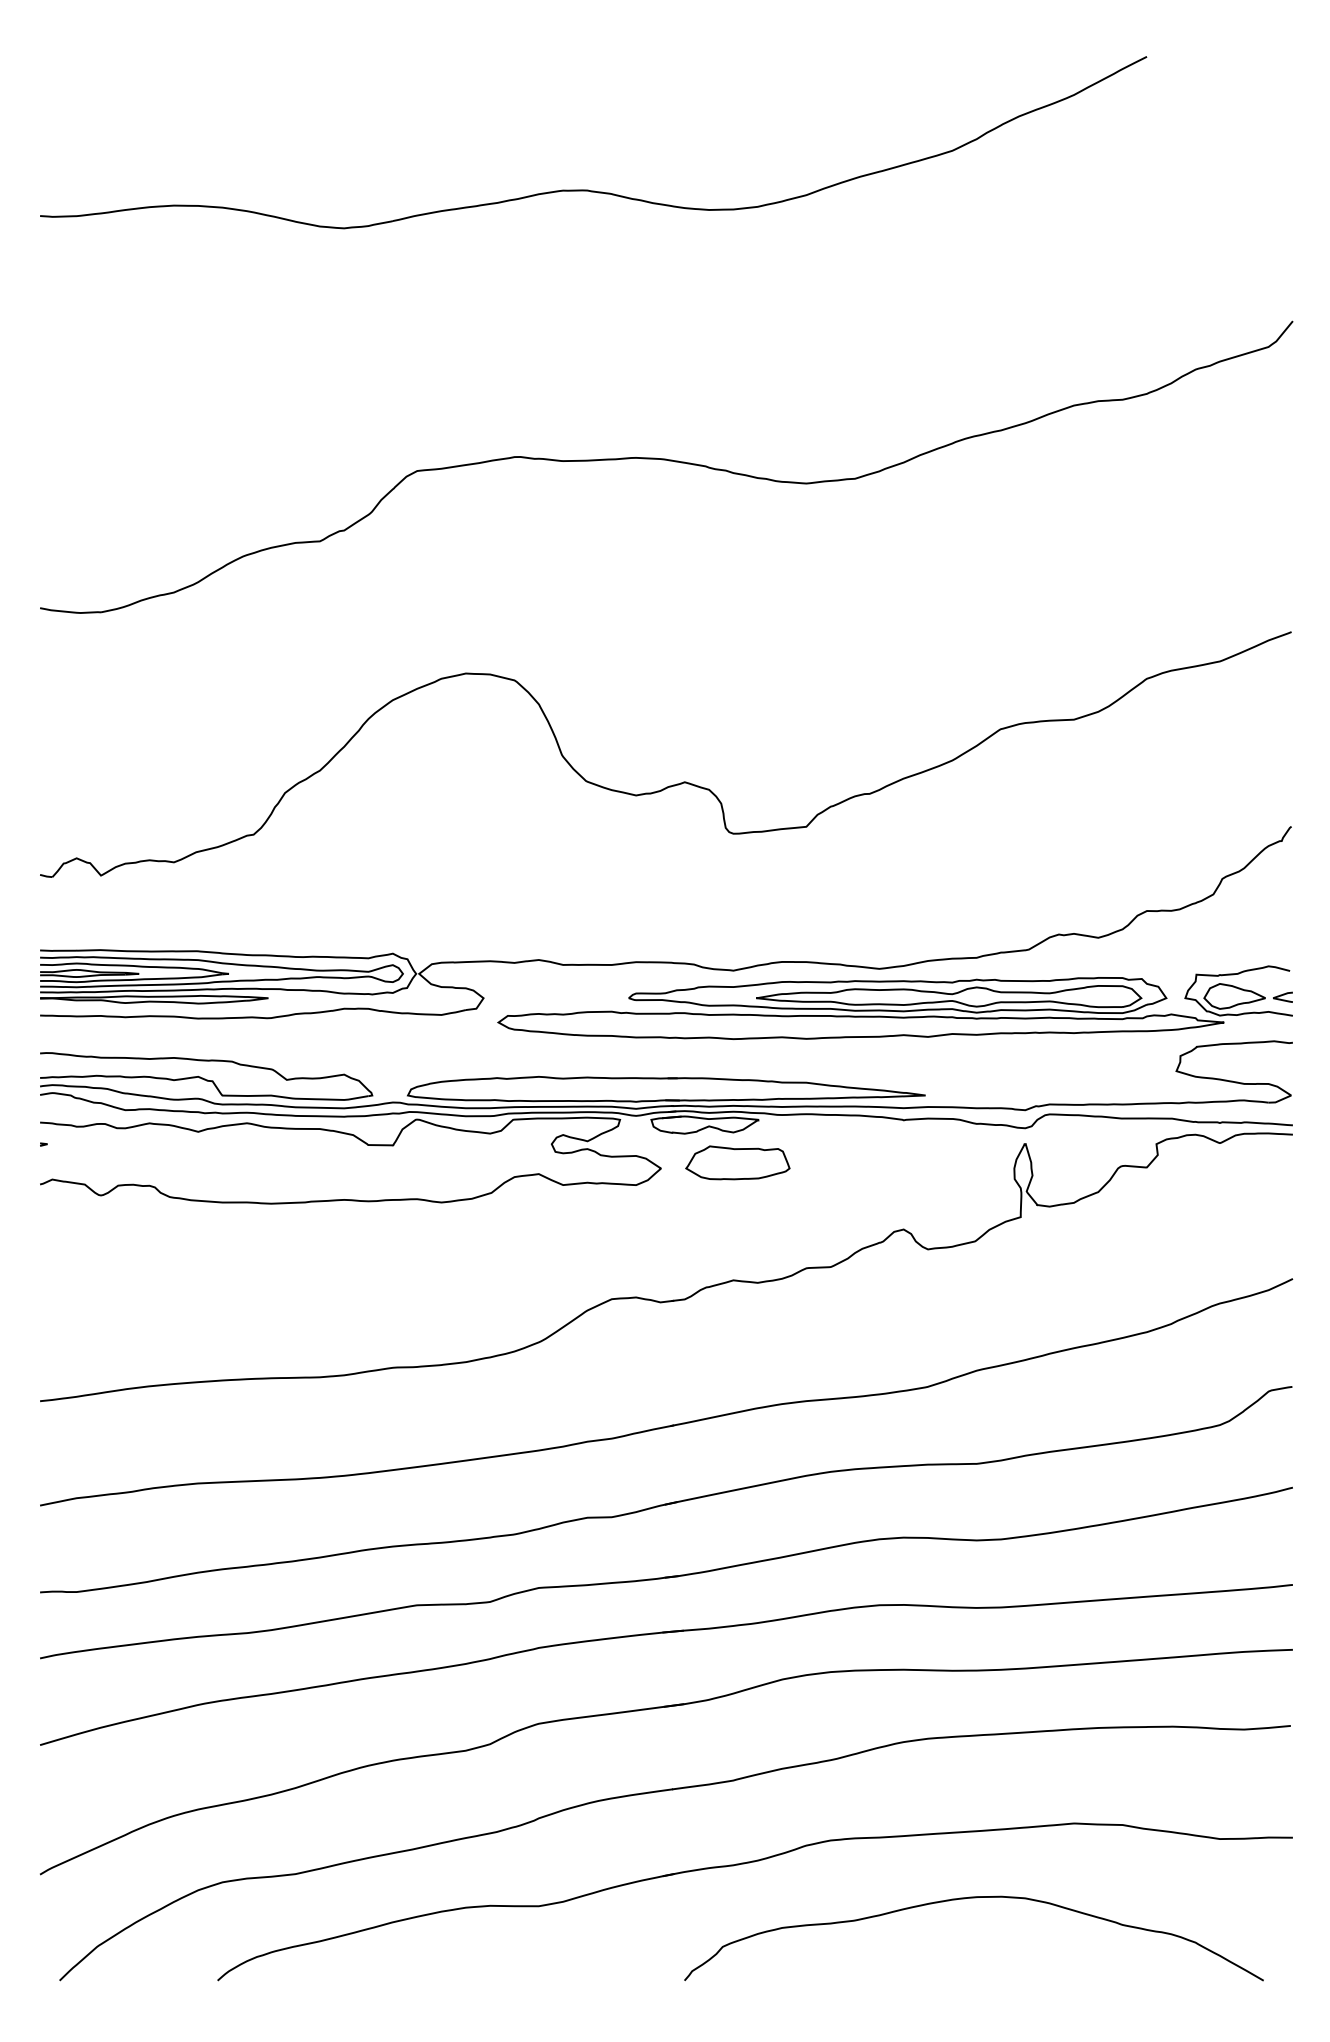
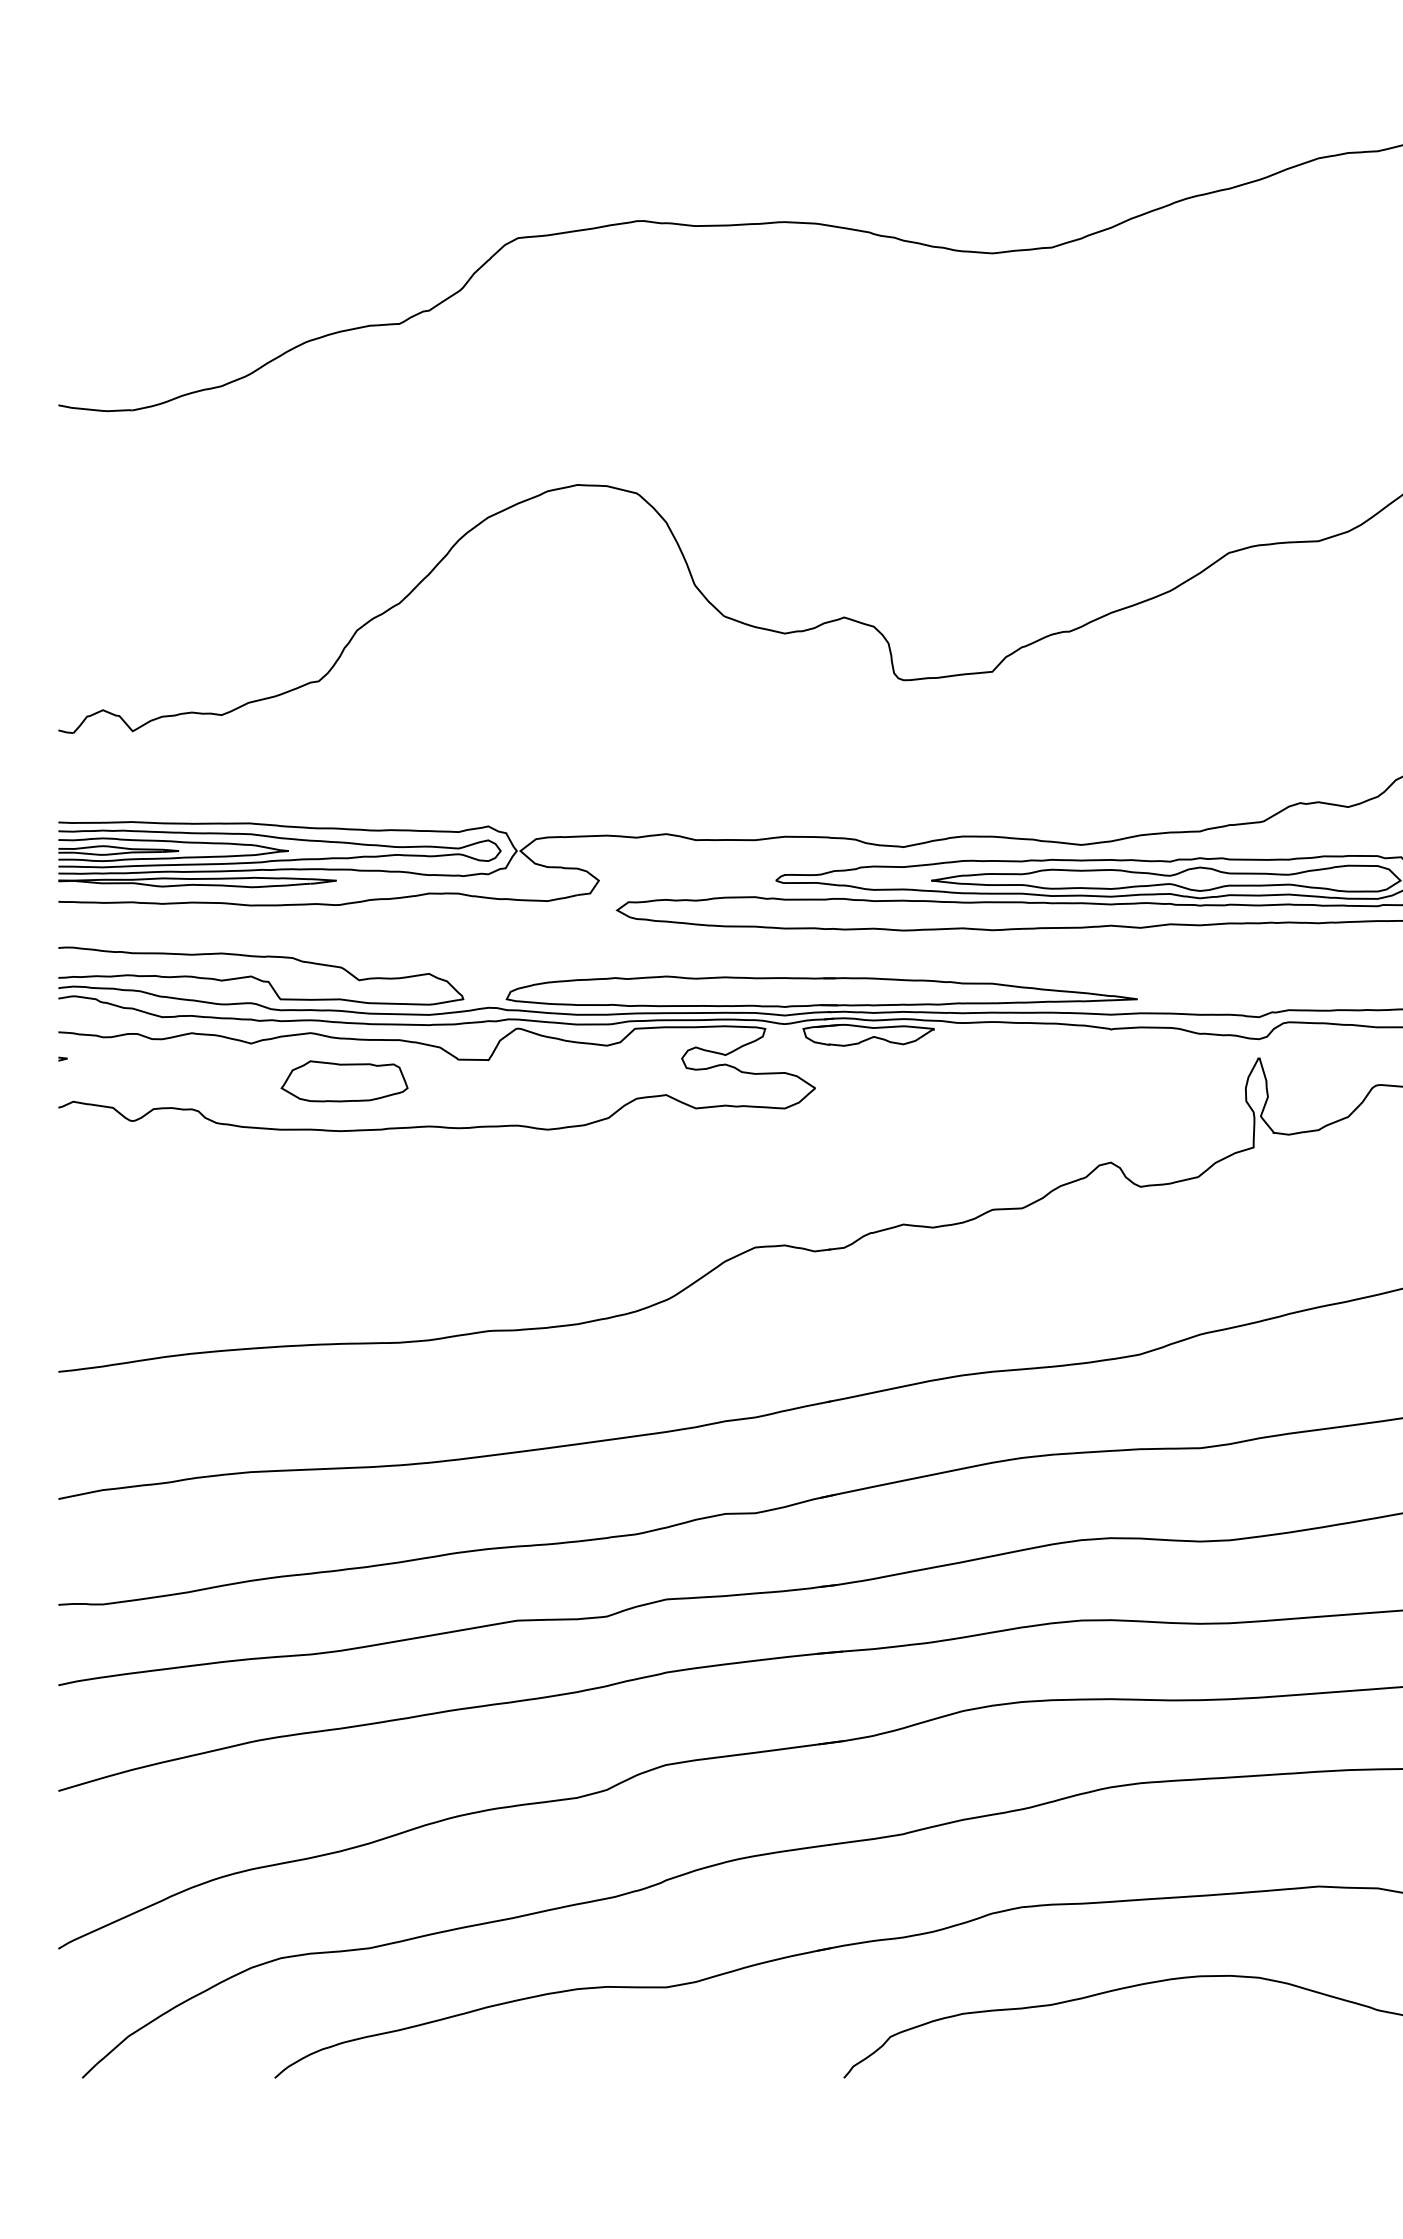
part: (737, 1162) -> (344, 1080), moved

